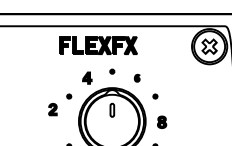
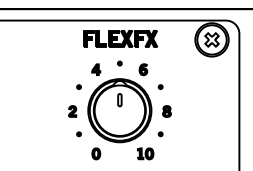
part: (98, 45) -> (120, 38), moved
part: (137, 77) -> (143, 69), size x1.67
part: (52, 109) -> (72, 111), moved

